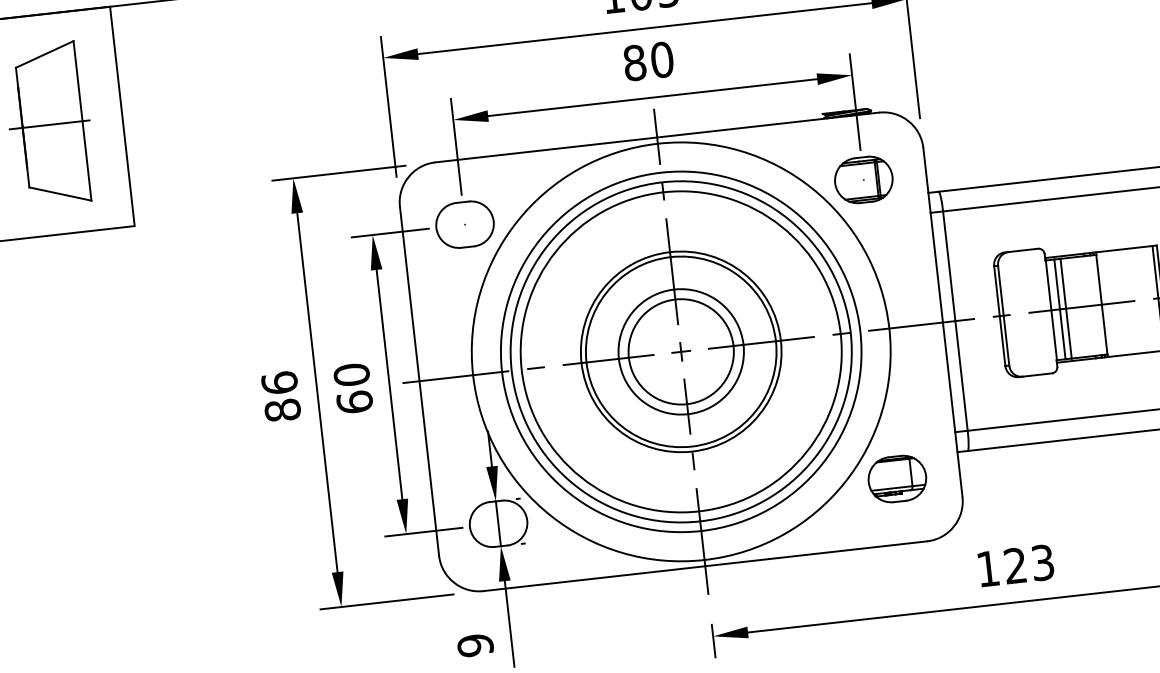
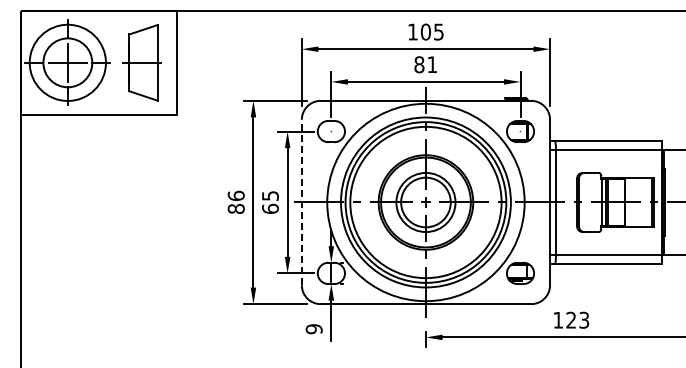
text: (662, 59) -> (432, 64), 80 -> 81
text: (351, 373) -> (270, 195), 60 -> 65
line: (418, 381) -> (301, 202), solid -> dashed

